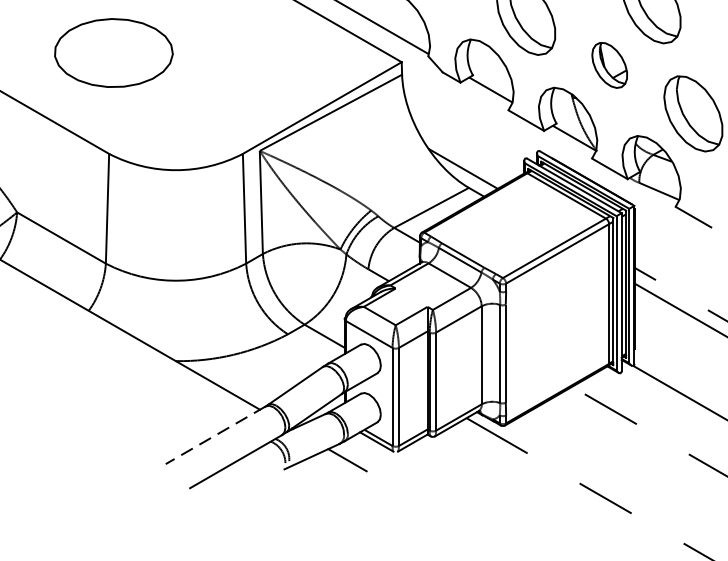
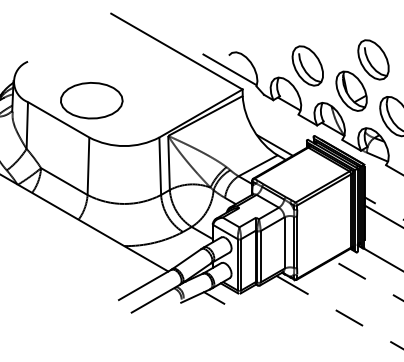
part: (113, 52) -> (91, 100), moved
part: (609, 64) -> (351, 90), size x1.67
line: (214, 436) -> (144, 285), dashed -> solid

